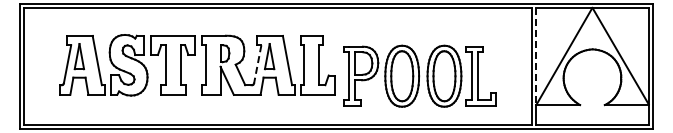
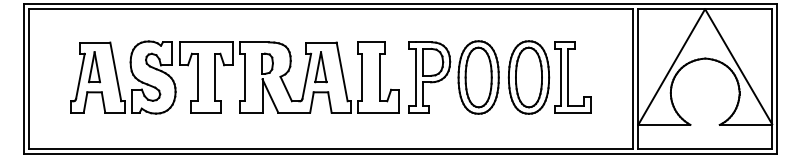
line: (536, 56) -> (638, 67), dashed -> solid
line: (257, 64) -> (306, 76), dashed -> solid
part: (419, 75) -> (499, 76), moved

